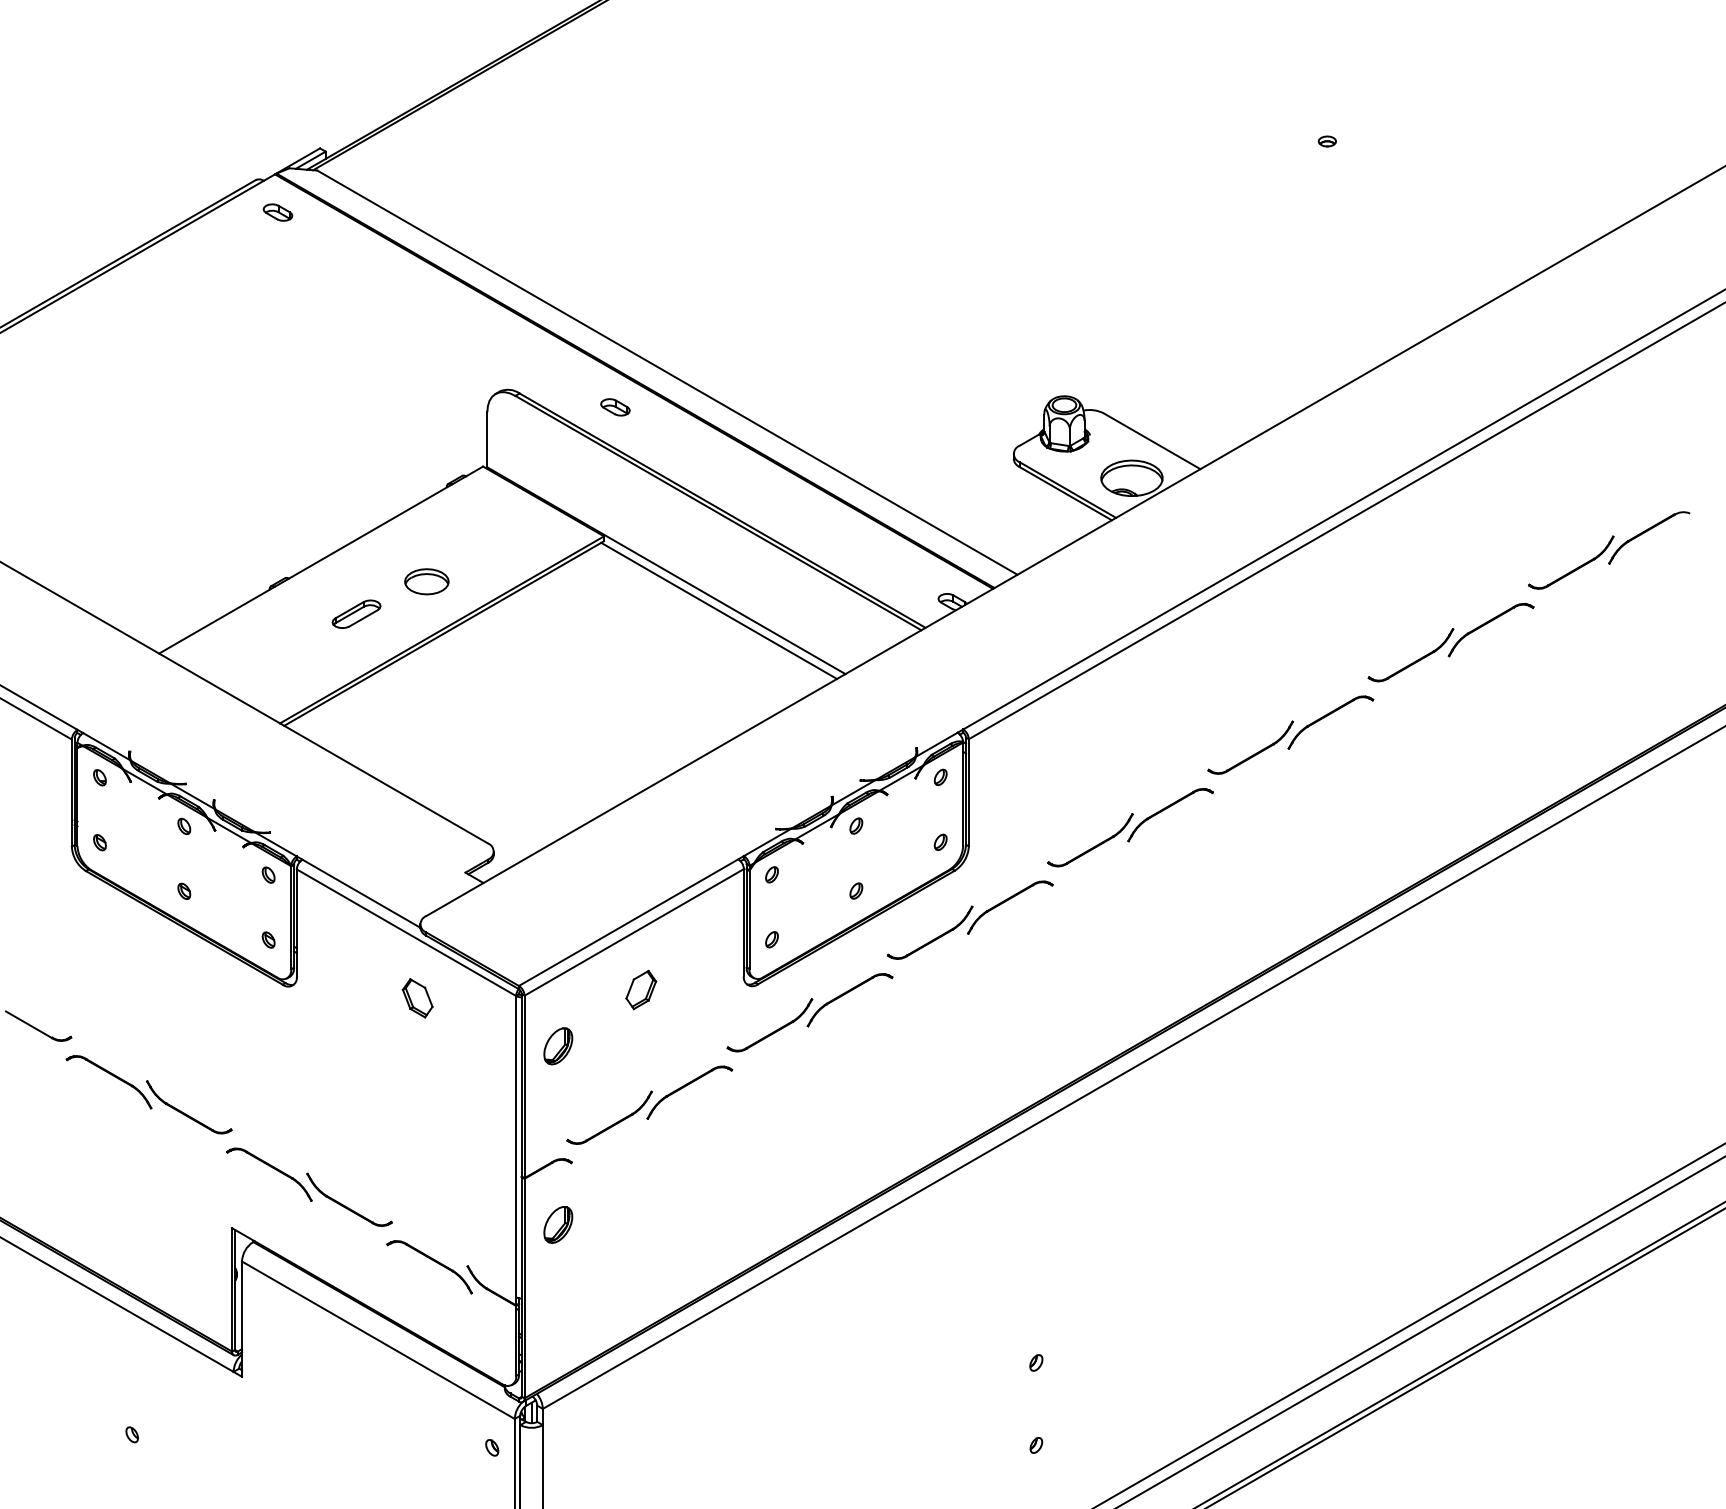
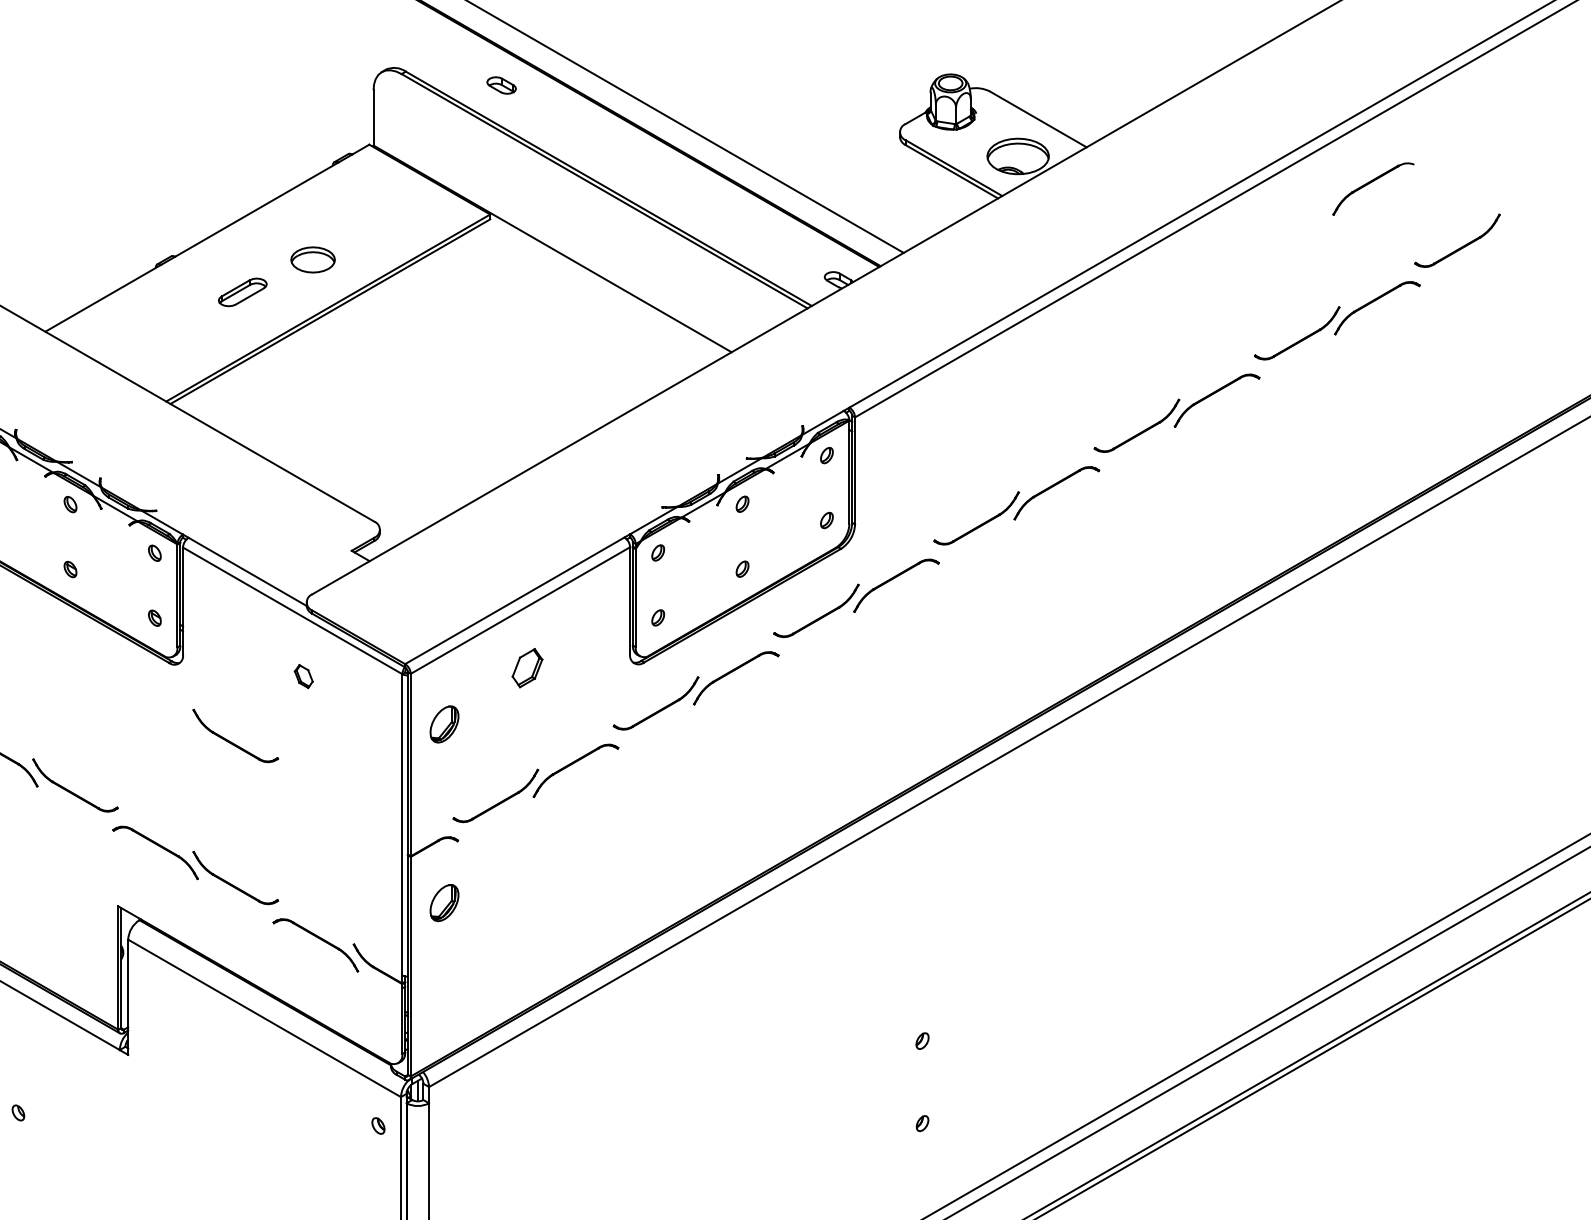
part: (1649, 537) -> (1373, 188), moved
line: (719, 610) -> (605, 288), removed
part: (417, 998) -> (303, 676), size x0.6
part: (345, 1063) -> (231, 741), added

